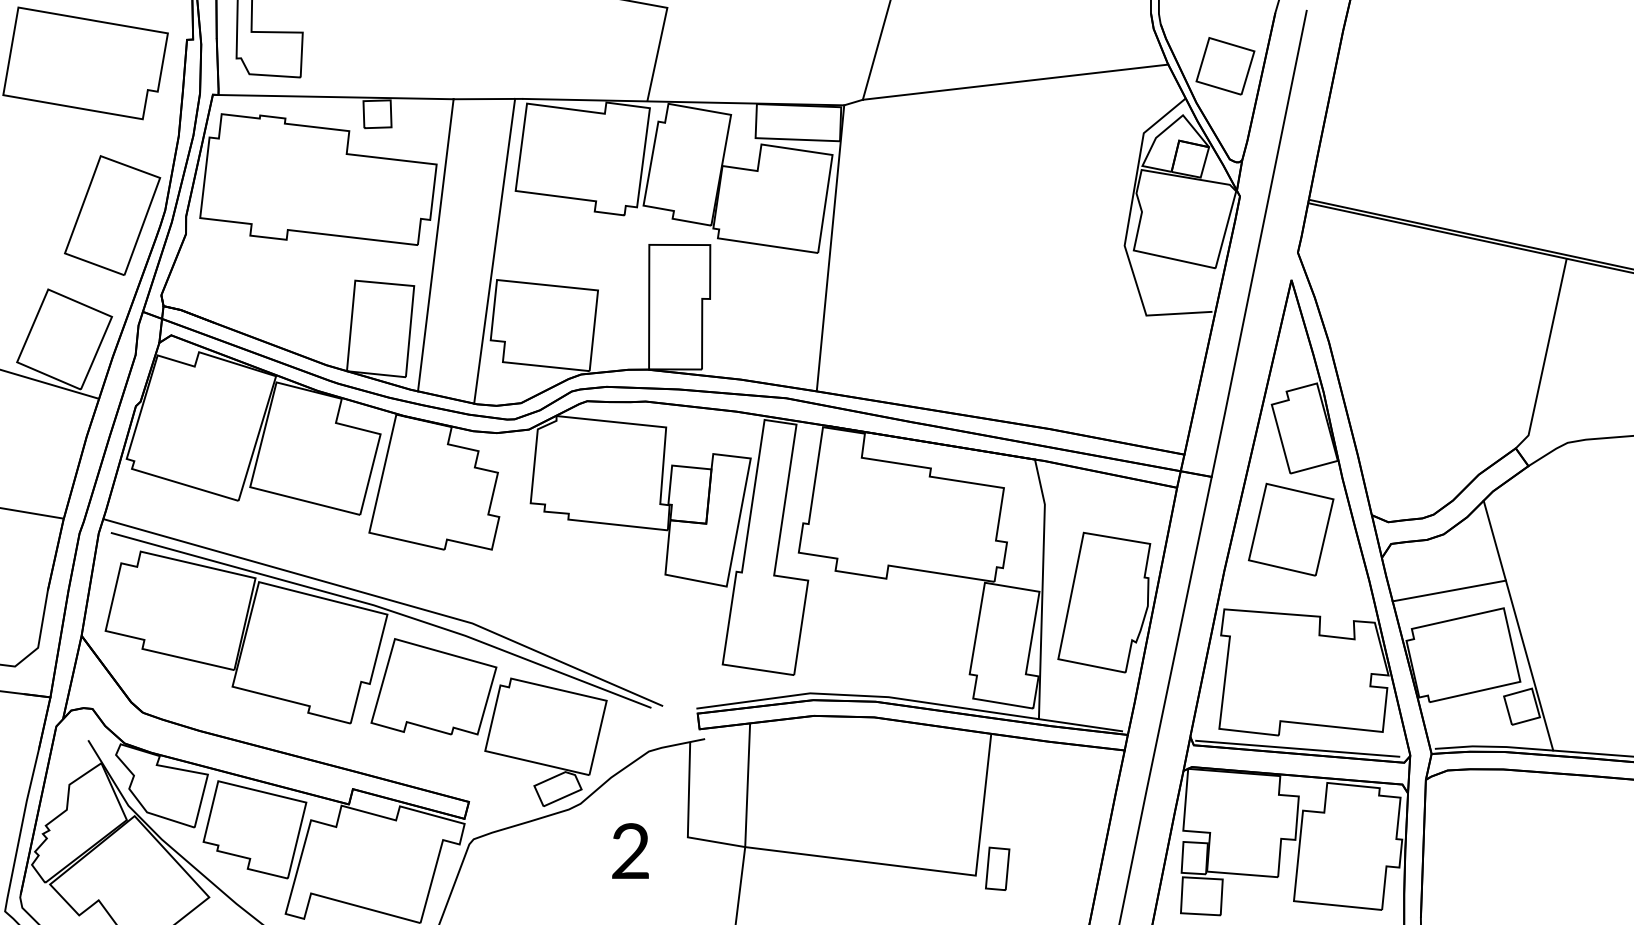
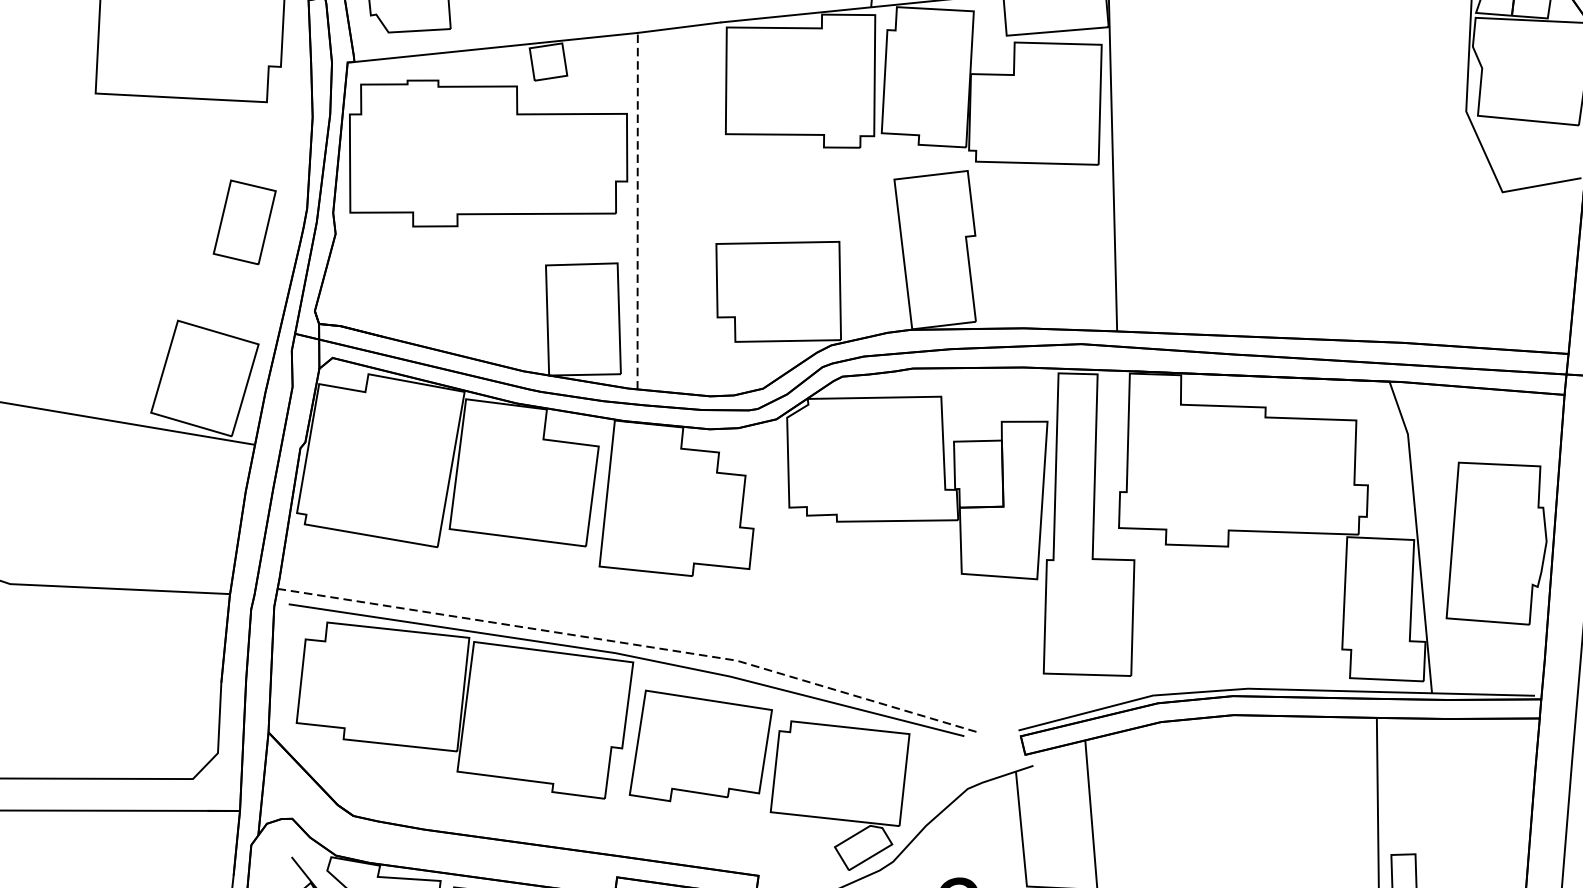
part: (112, 215) -> (244, 222), size x0.6
line: (435, 244) -> (637, 210), solid -> dashed
line: (494, 250) -> (709, 208), removed
line: (388, 599) -> (632, 644), solid -> dashed

